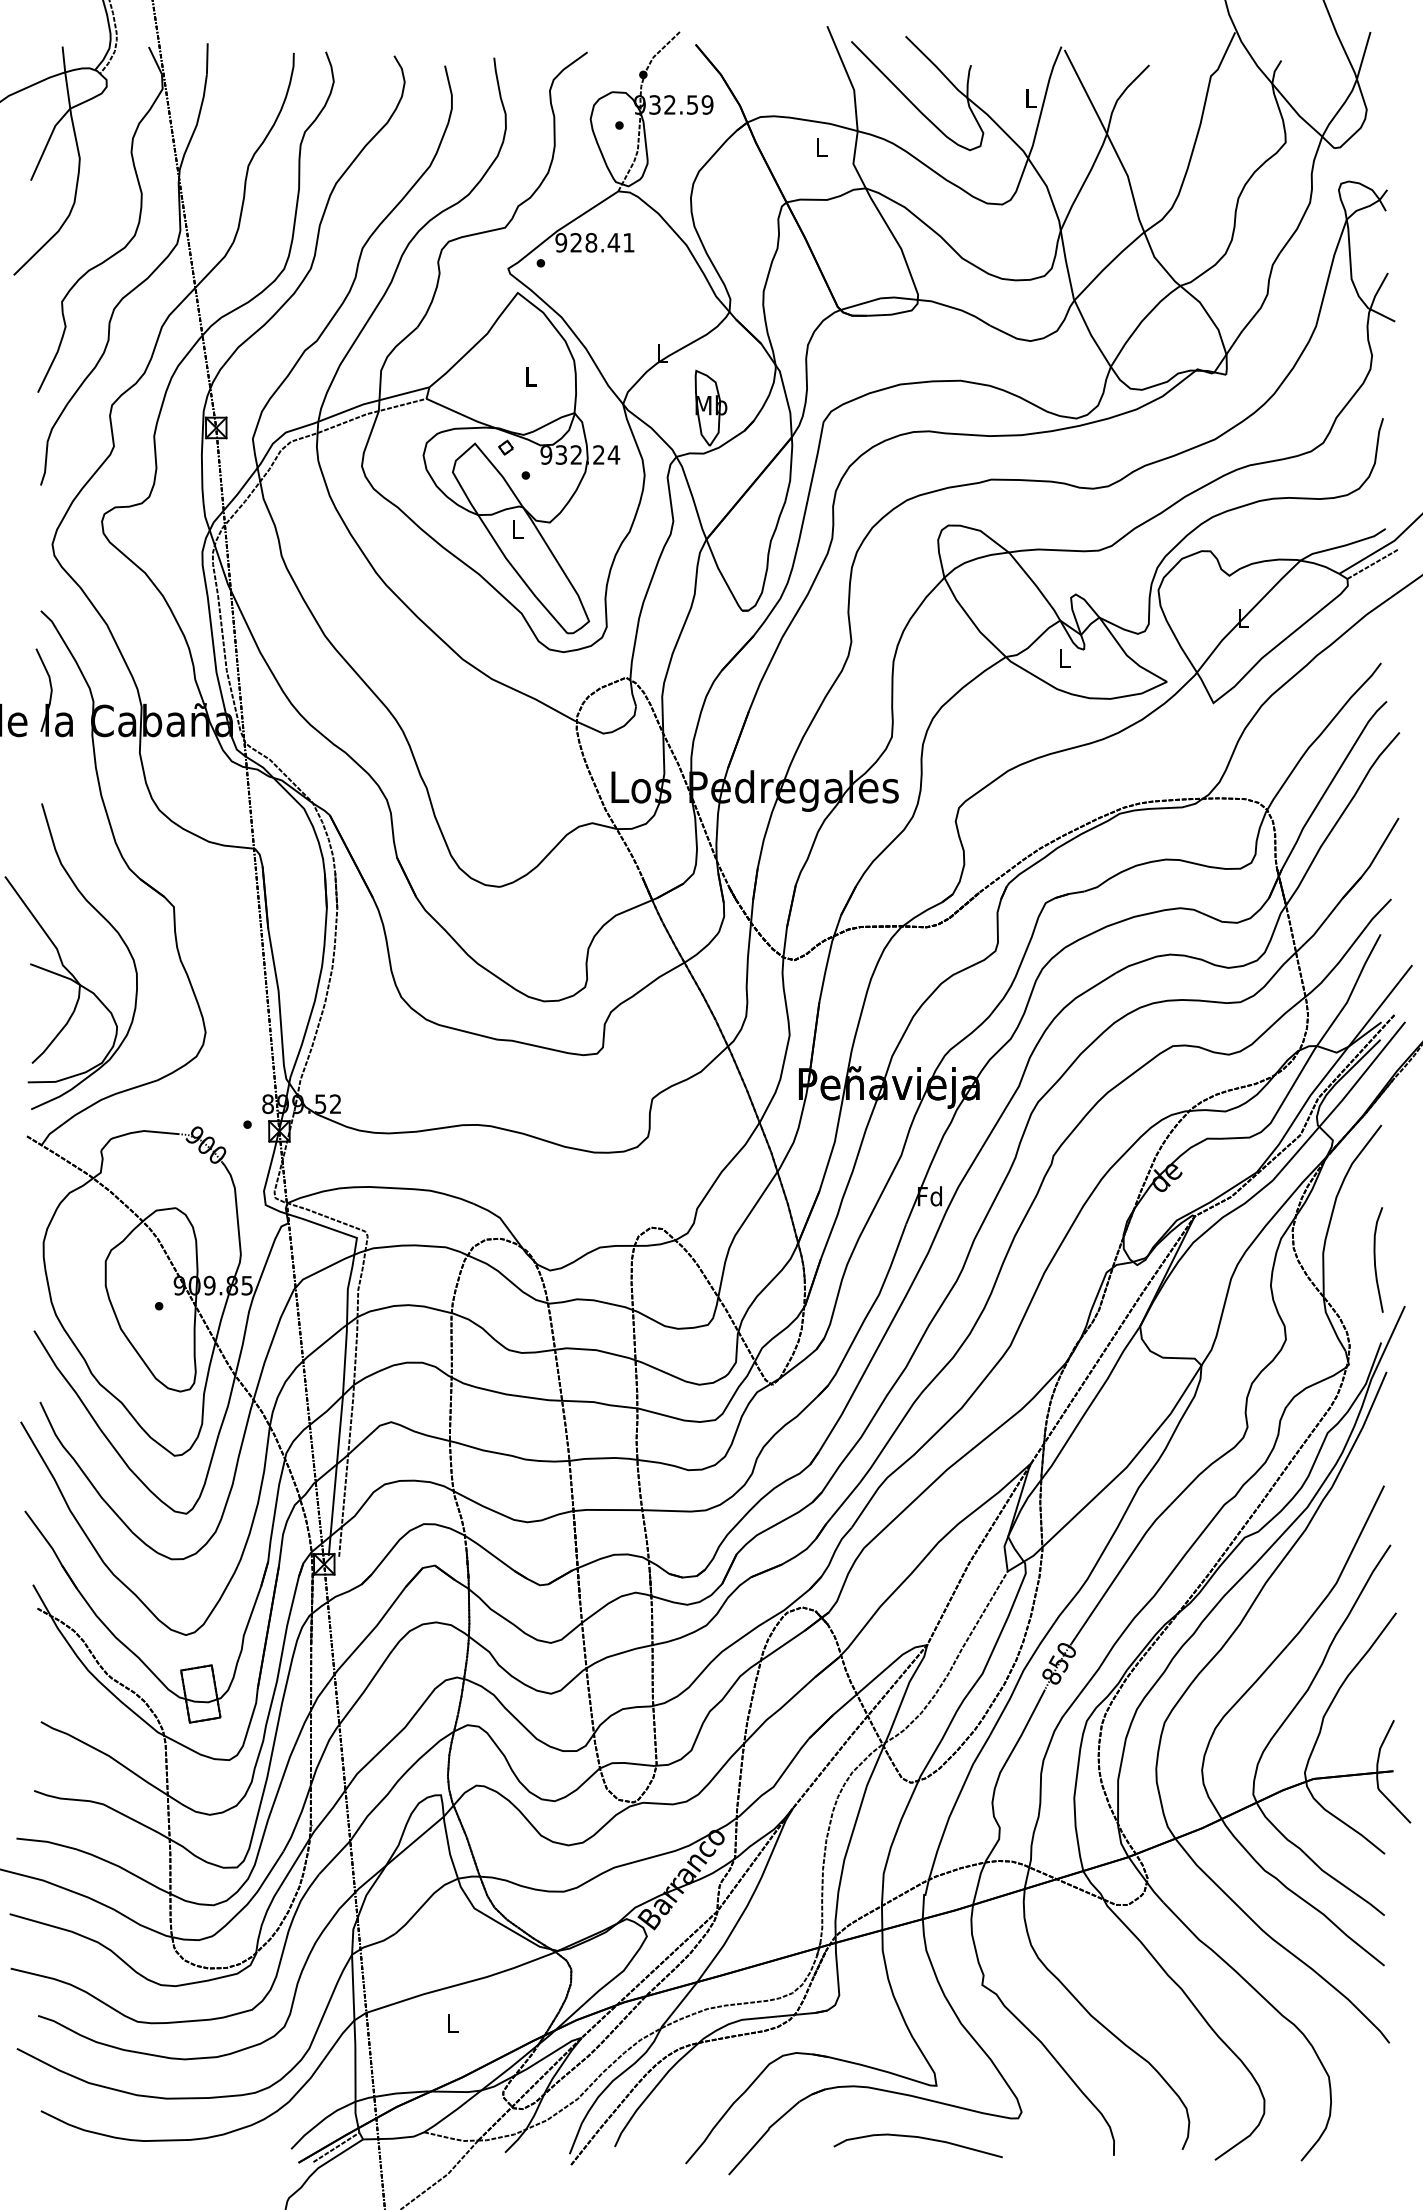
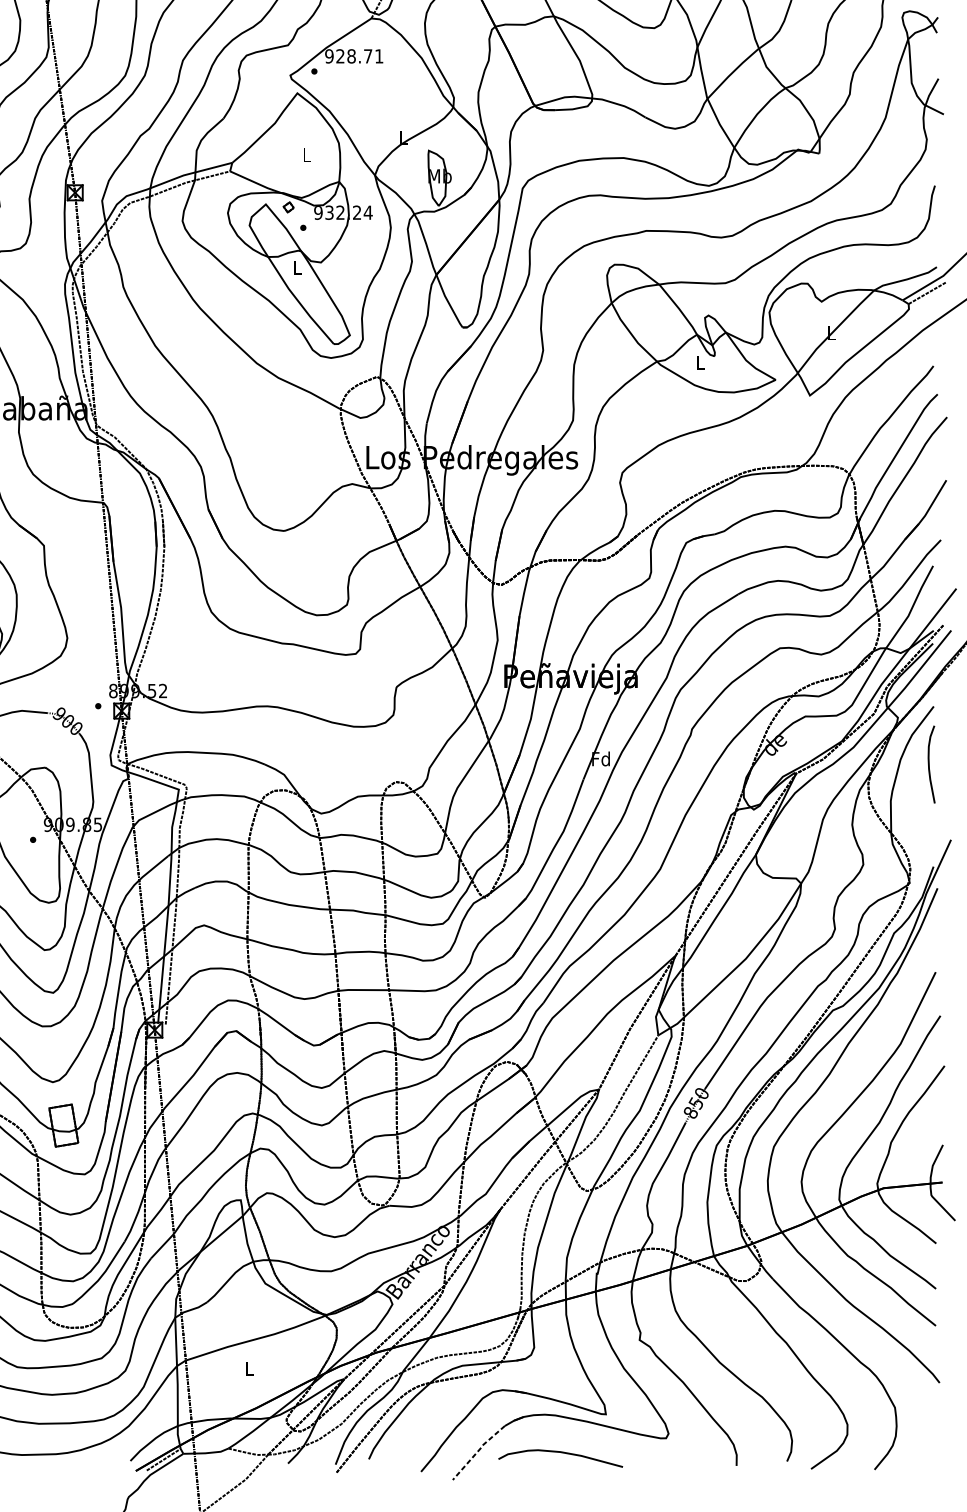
text: (613, 242) -> (367, 56), 928.41 -> 928.71
curve: (1375, 1259) -> (929, 764), moved
line: (763, 2135) -> (478, 1450), solid -> dashed
curve: (918, 2138) -> (560, 1453), moved

